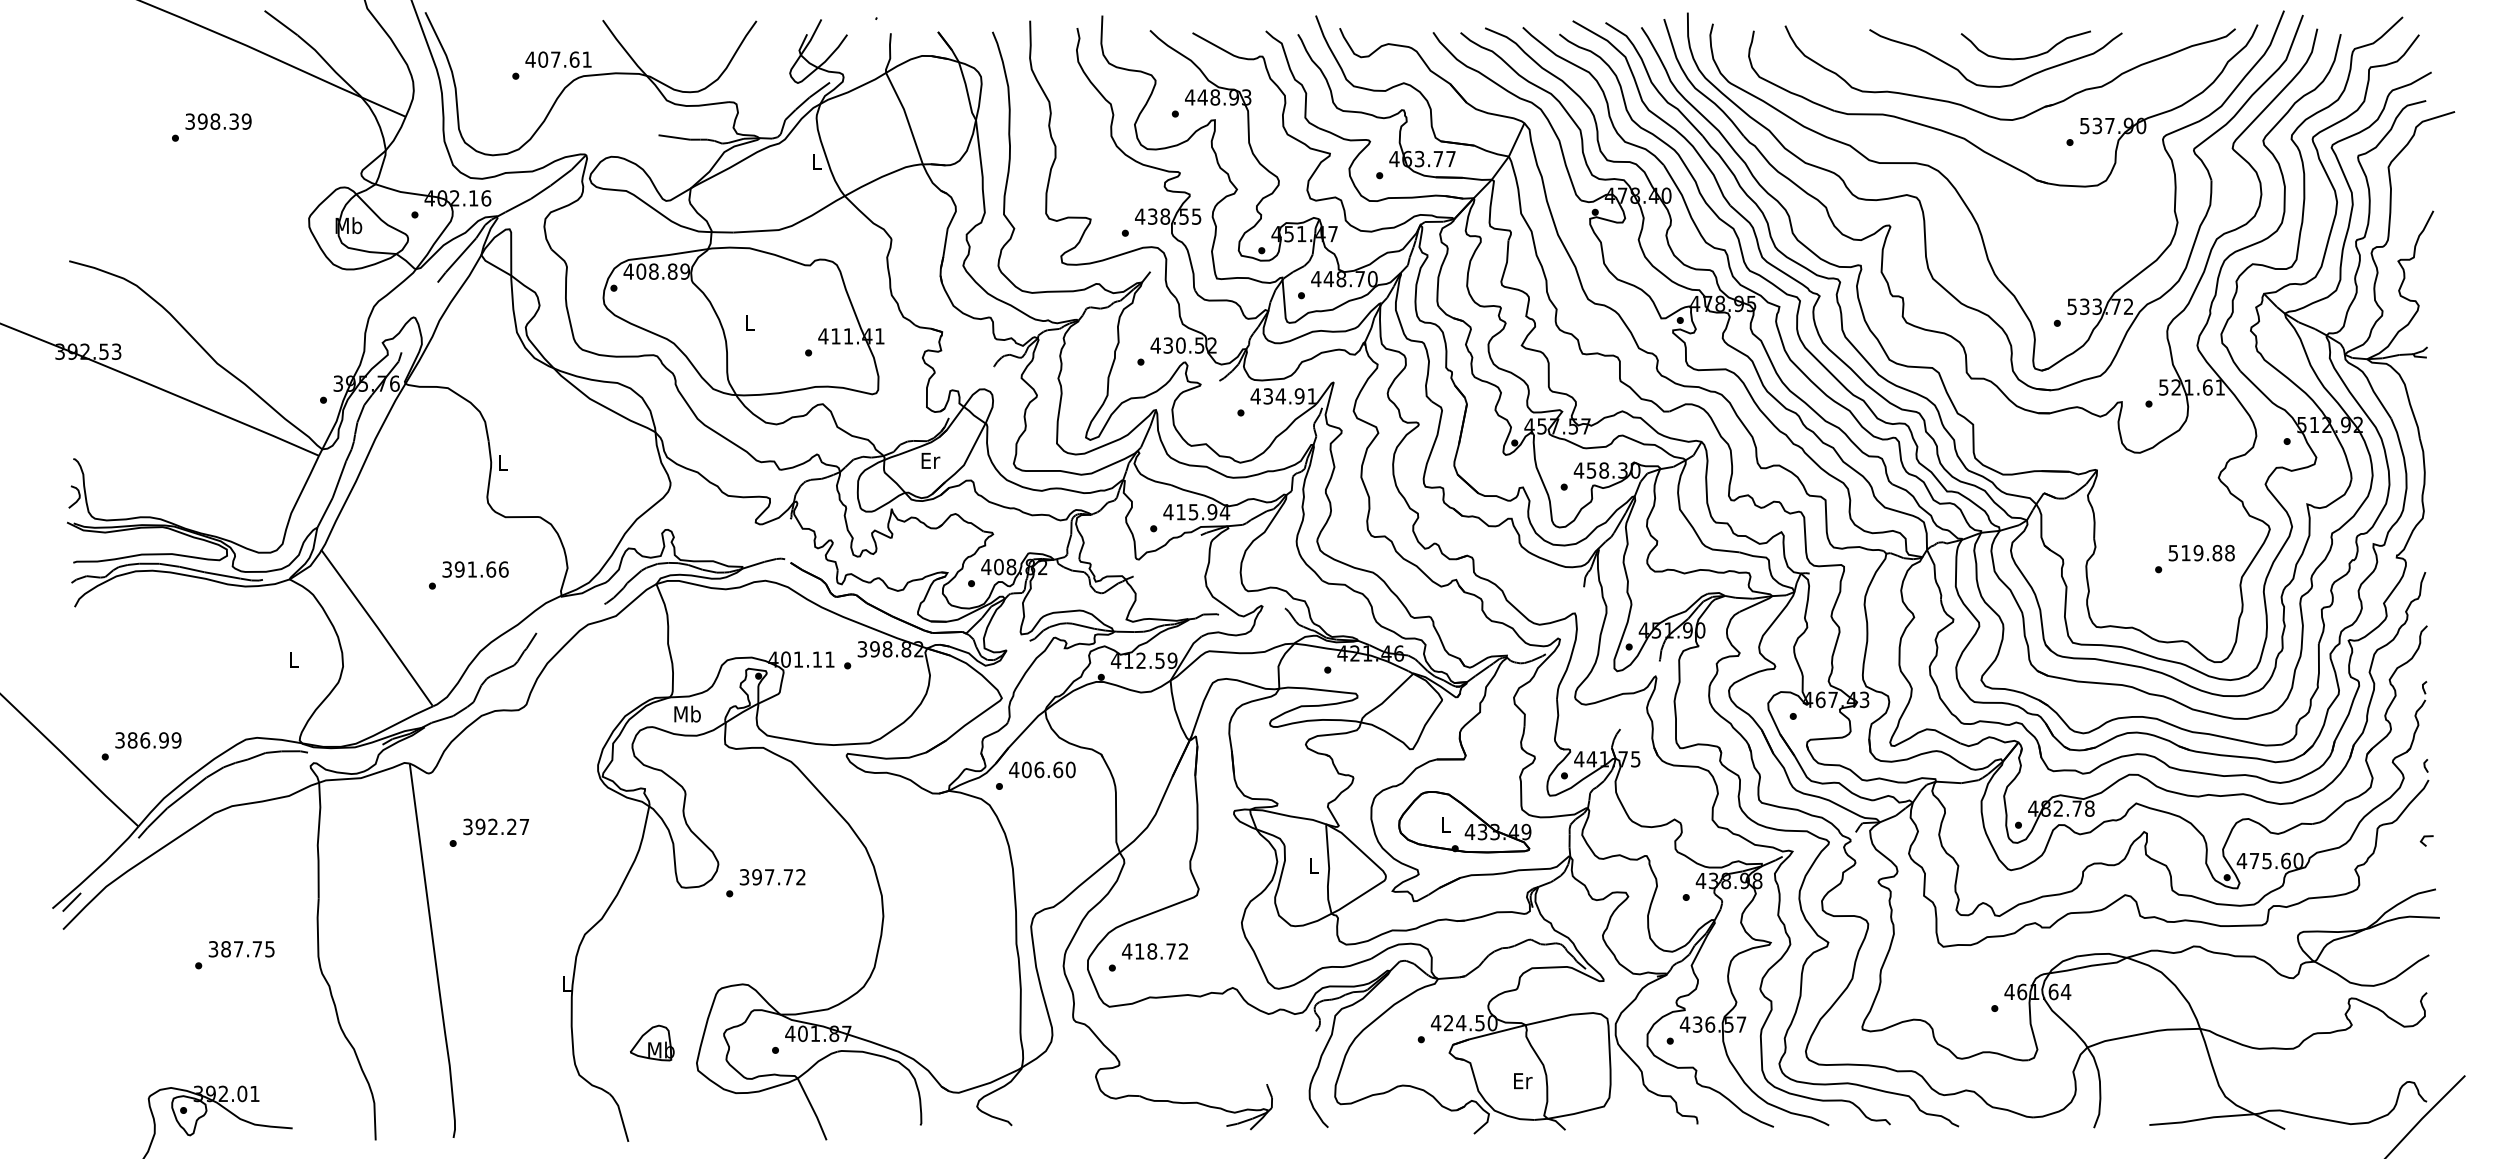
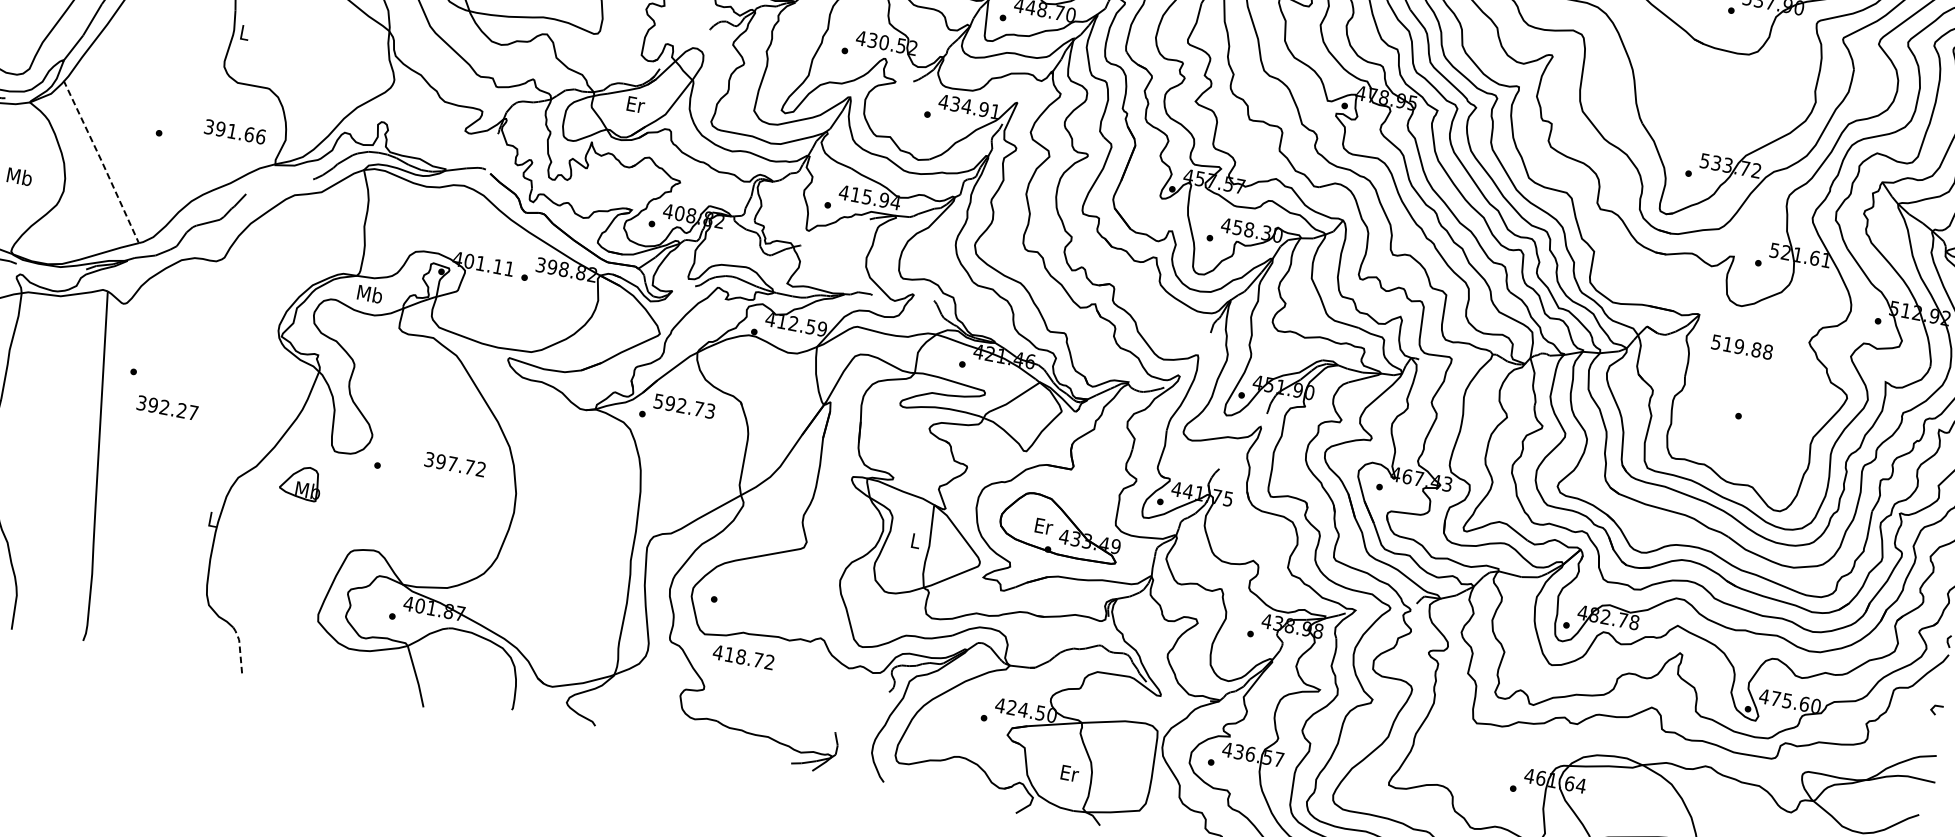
text: (2201, 553) -> (1741, 347), moved
text: (475, 569) -> (235, 131), moved
line: (377, 627) -> (101, 161), solid -> dashed
text: (293, 659) -> (19, 176), L -> Mb
text: (1042, 769) -> (684, 406), 406.60 -> 592.73
text: (1446, 825) -> (1044, 526), L -> Er
text: (496, 826) -> (167, 407), moved
text: (772, 877) -> (455, 464), moved
text: (1154, 951) -> (743, 657), moved
part: (652, 1042) -> (301, 482), moved
line: (620, 1115) -> (239, 649), solid -> dashed

